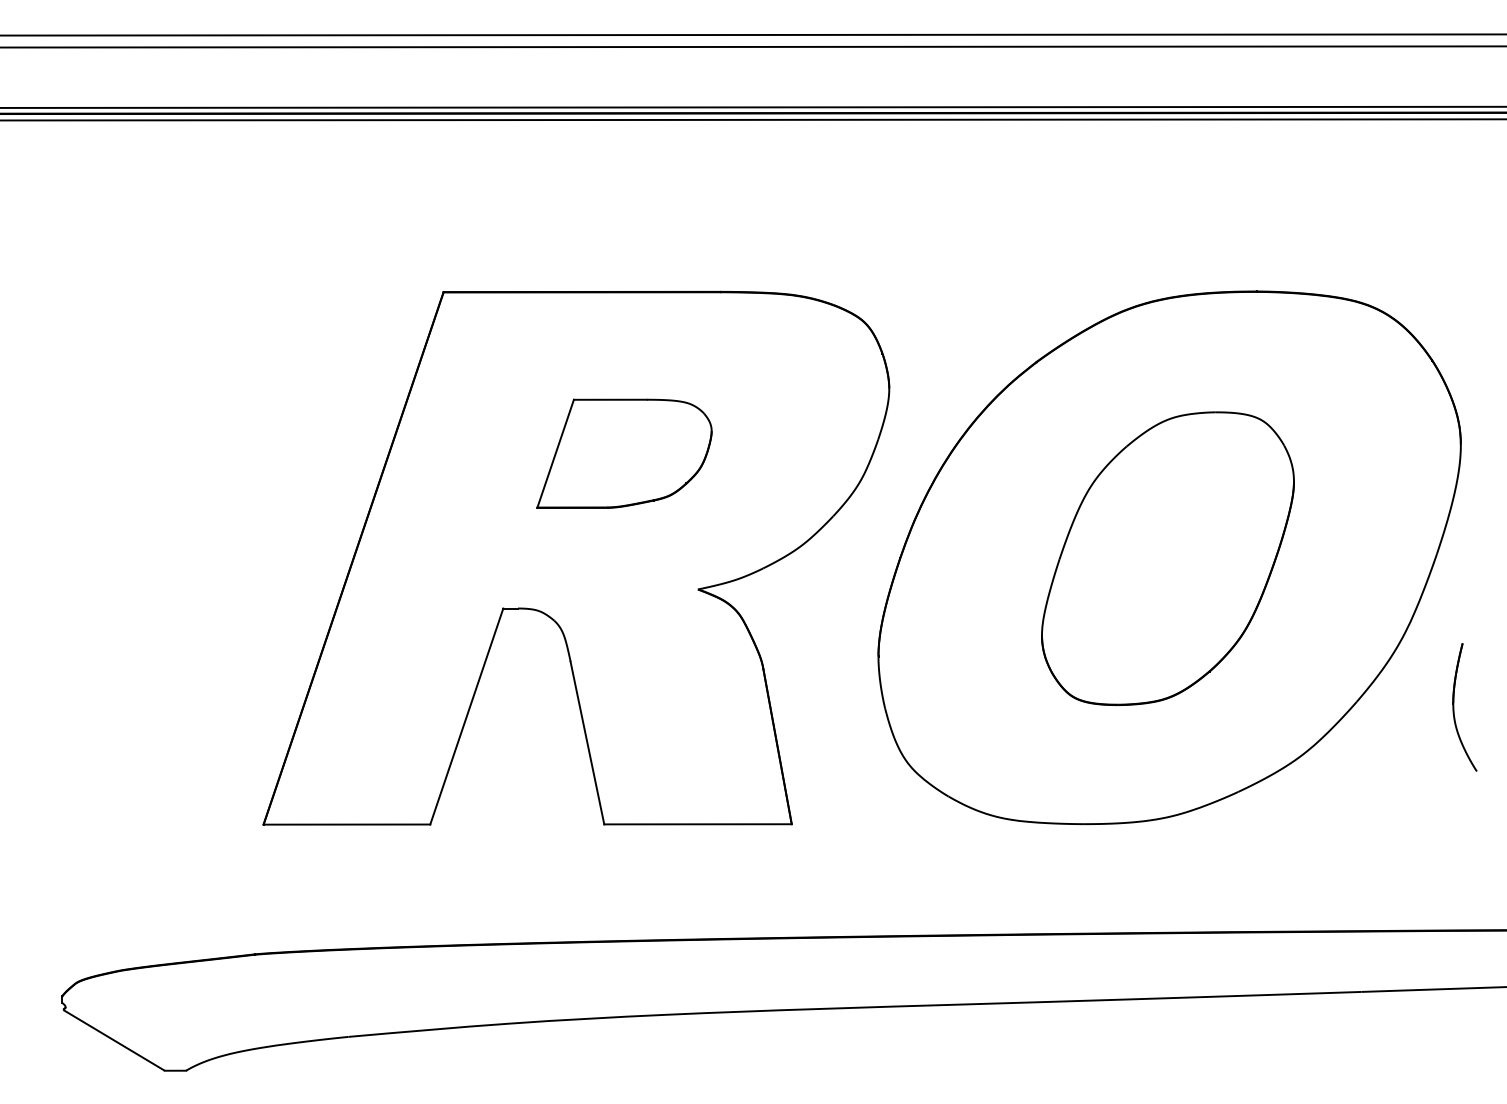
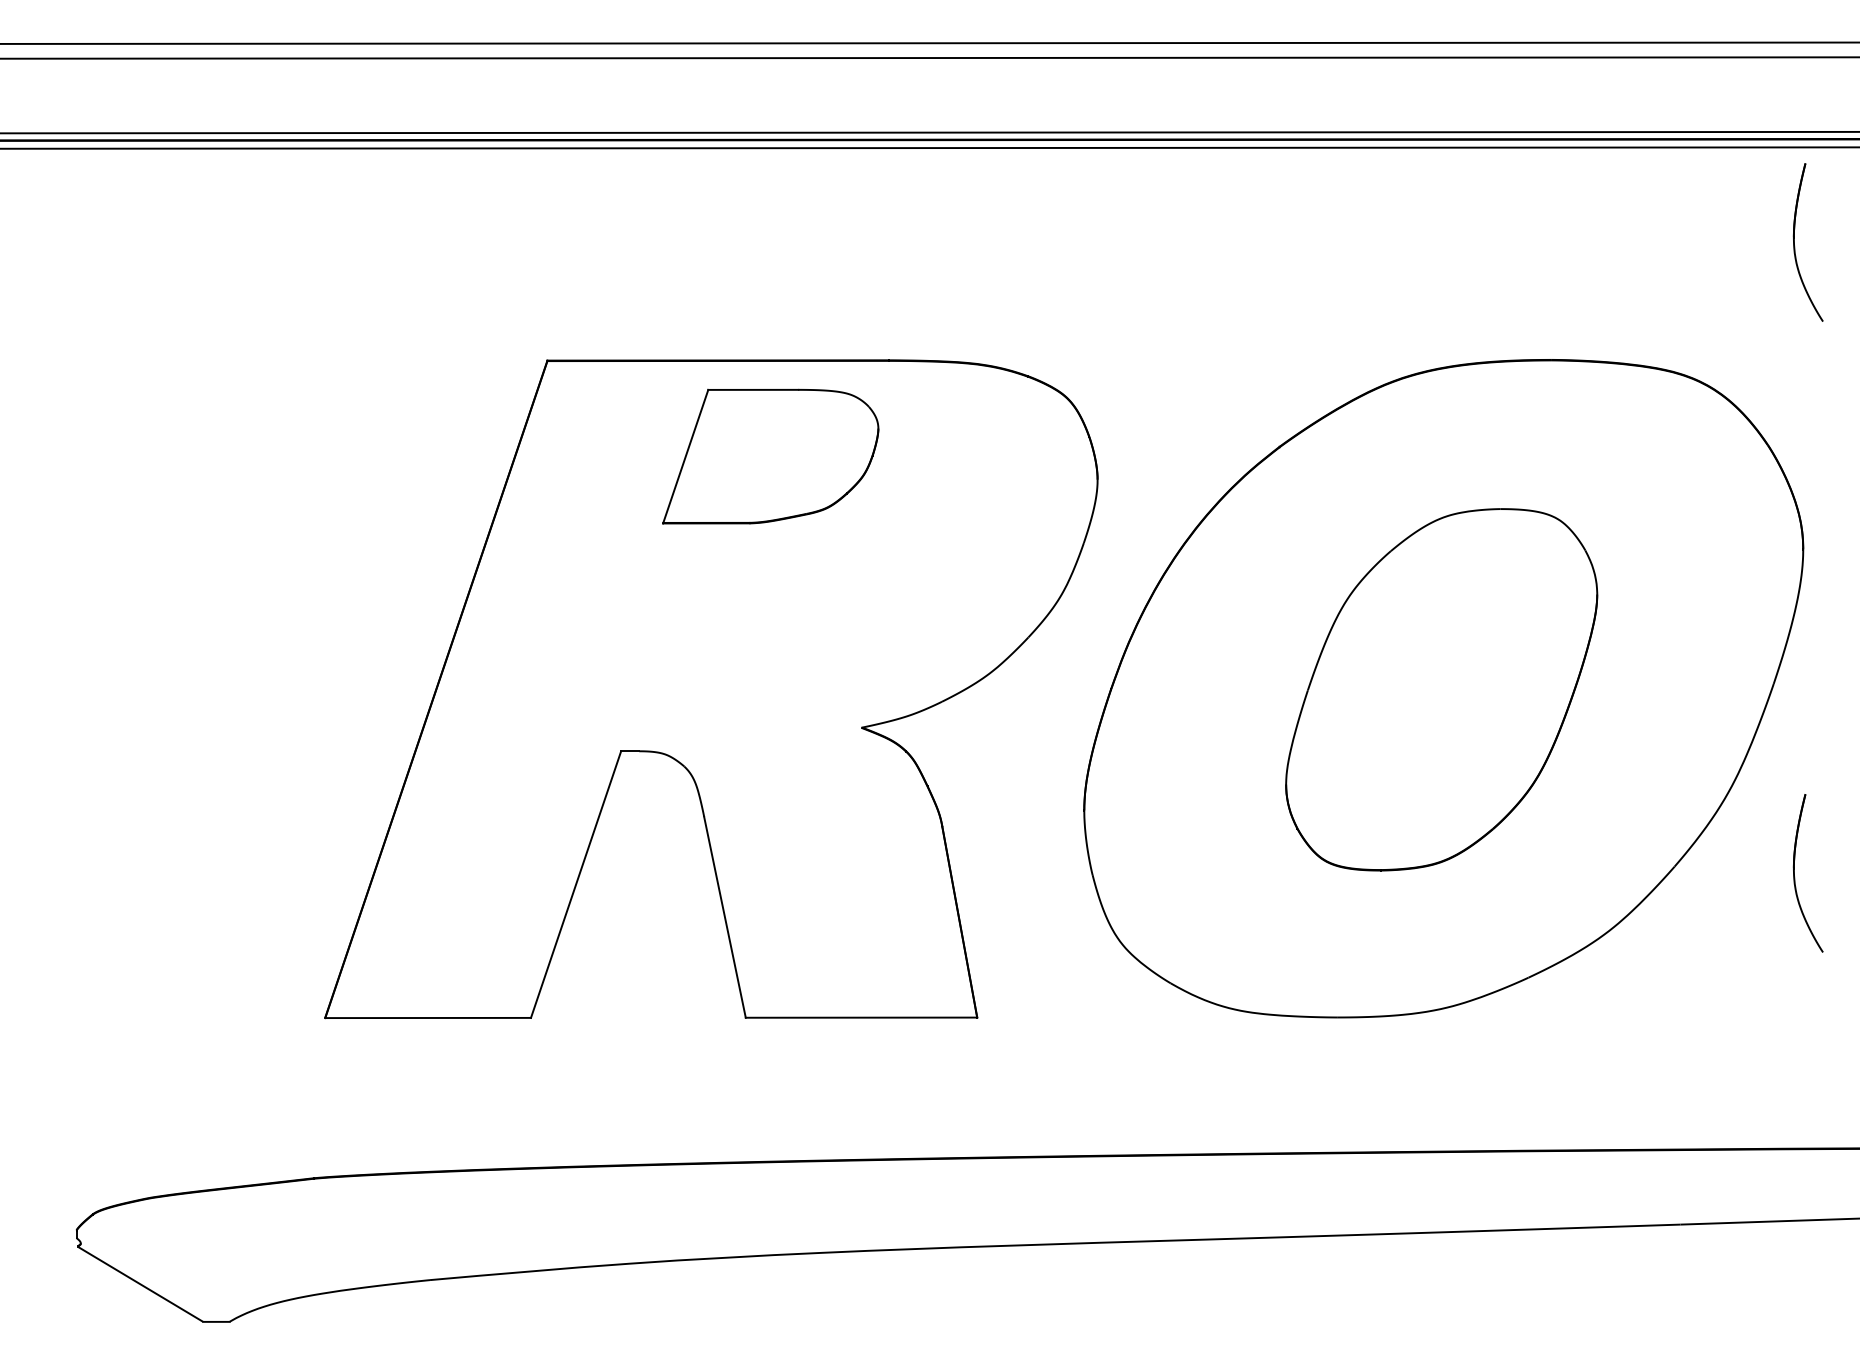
part: (1454, 196) -> (1795, 242), added
part: (624, 453) -> (770, 456), moved

